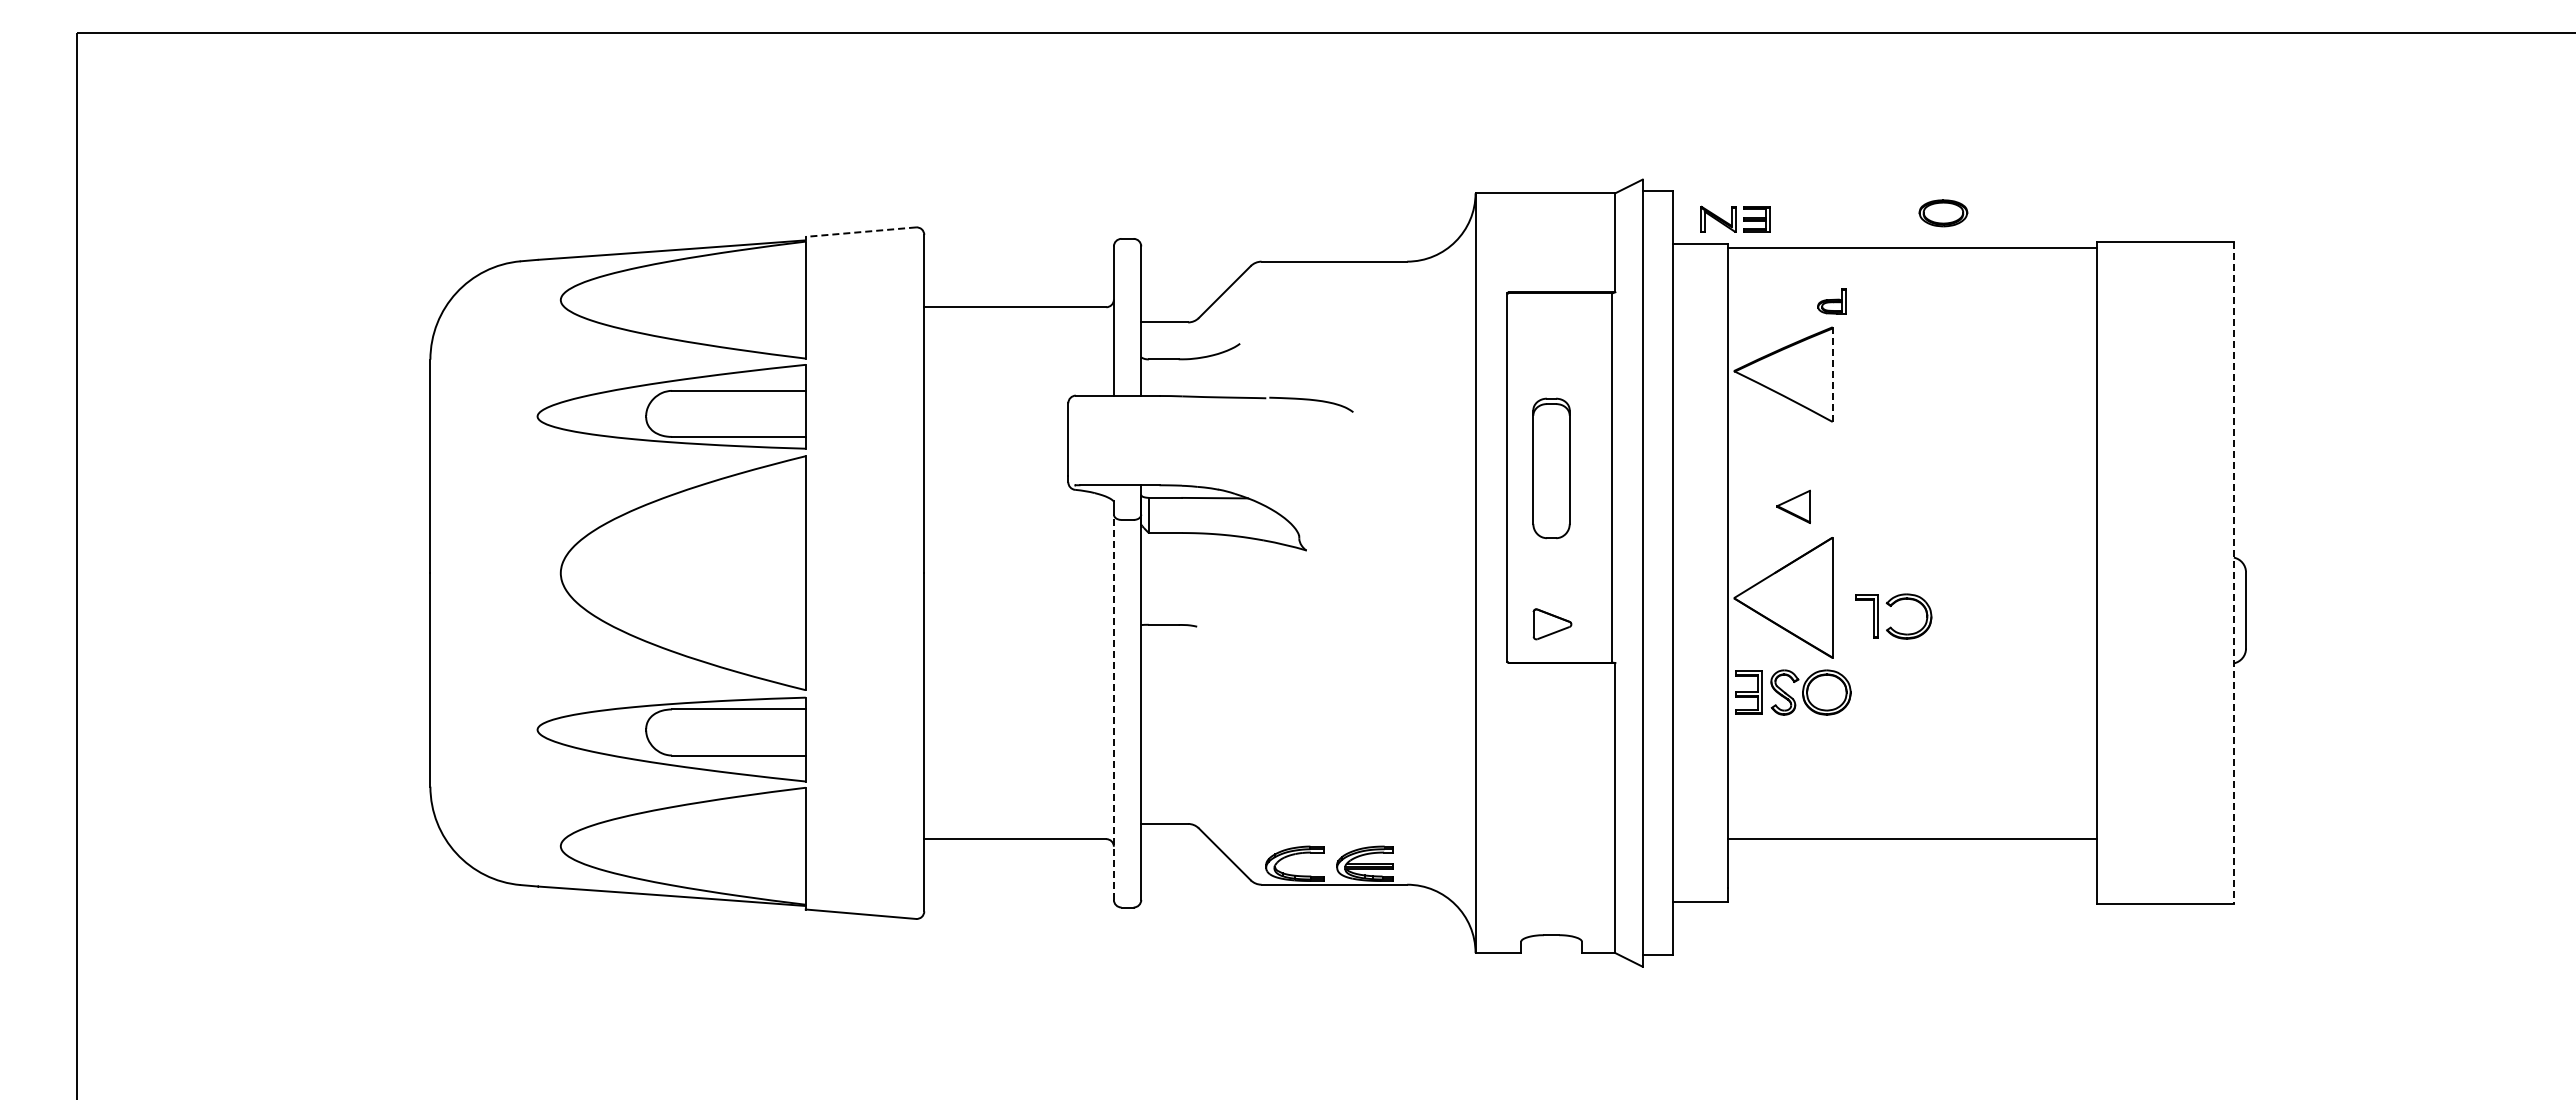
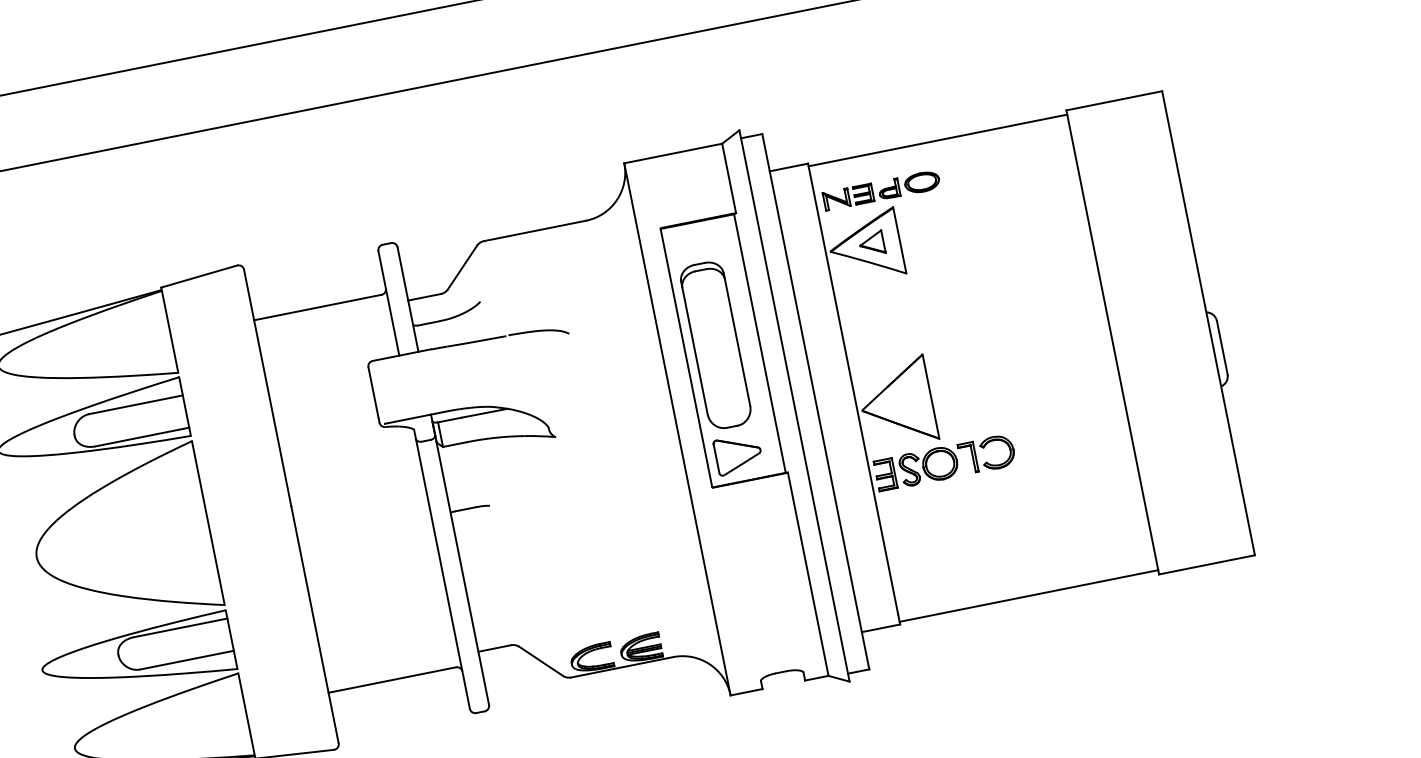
part: (1943, 213) -> (922, 182), moved
part: (1735, 218) -> (848, 196), moved
line: (860, 232) -> (199, 276), dashed -> solid
line: (1832, 374) -> (899, 240), dashed -> solid
part: (1551, 468) -> (715, 345), size x1.67
part: (1793, 506) -> (871, 243), moved
line: (2233, 573) -> (1208, 323), dashed -> solid
part: (1891, 606) -> (984, 447), moved
part: (1552, 624) -> (738, 454), size x1.67
line: (1113, 707) -> (442, 574), dashed -> solid
line: (1912, 839) -> (1028, 596), moved

